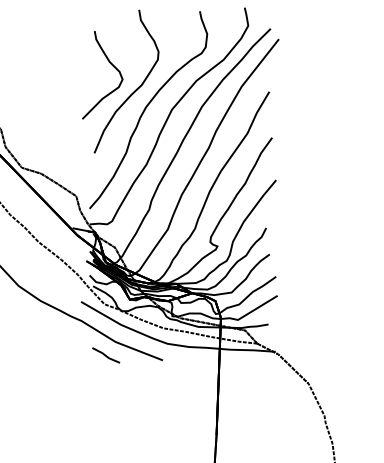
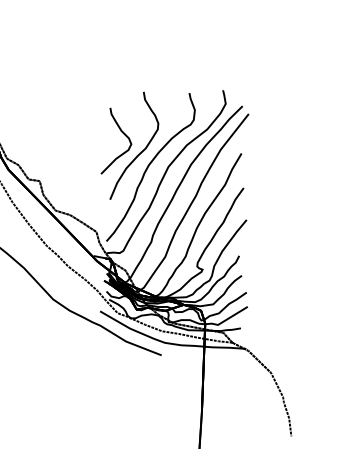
line: (105, 355) -> (118, 351), removed

